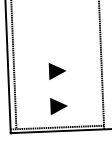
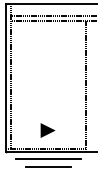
line: (57, 71) -> (47, 100), removed
line: (59, 140) -> (47, 159), added
line: (60, 148) -> (47, 166), added

